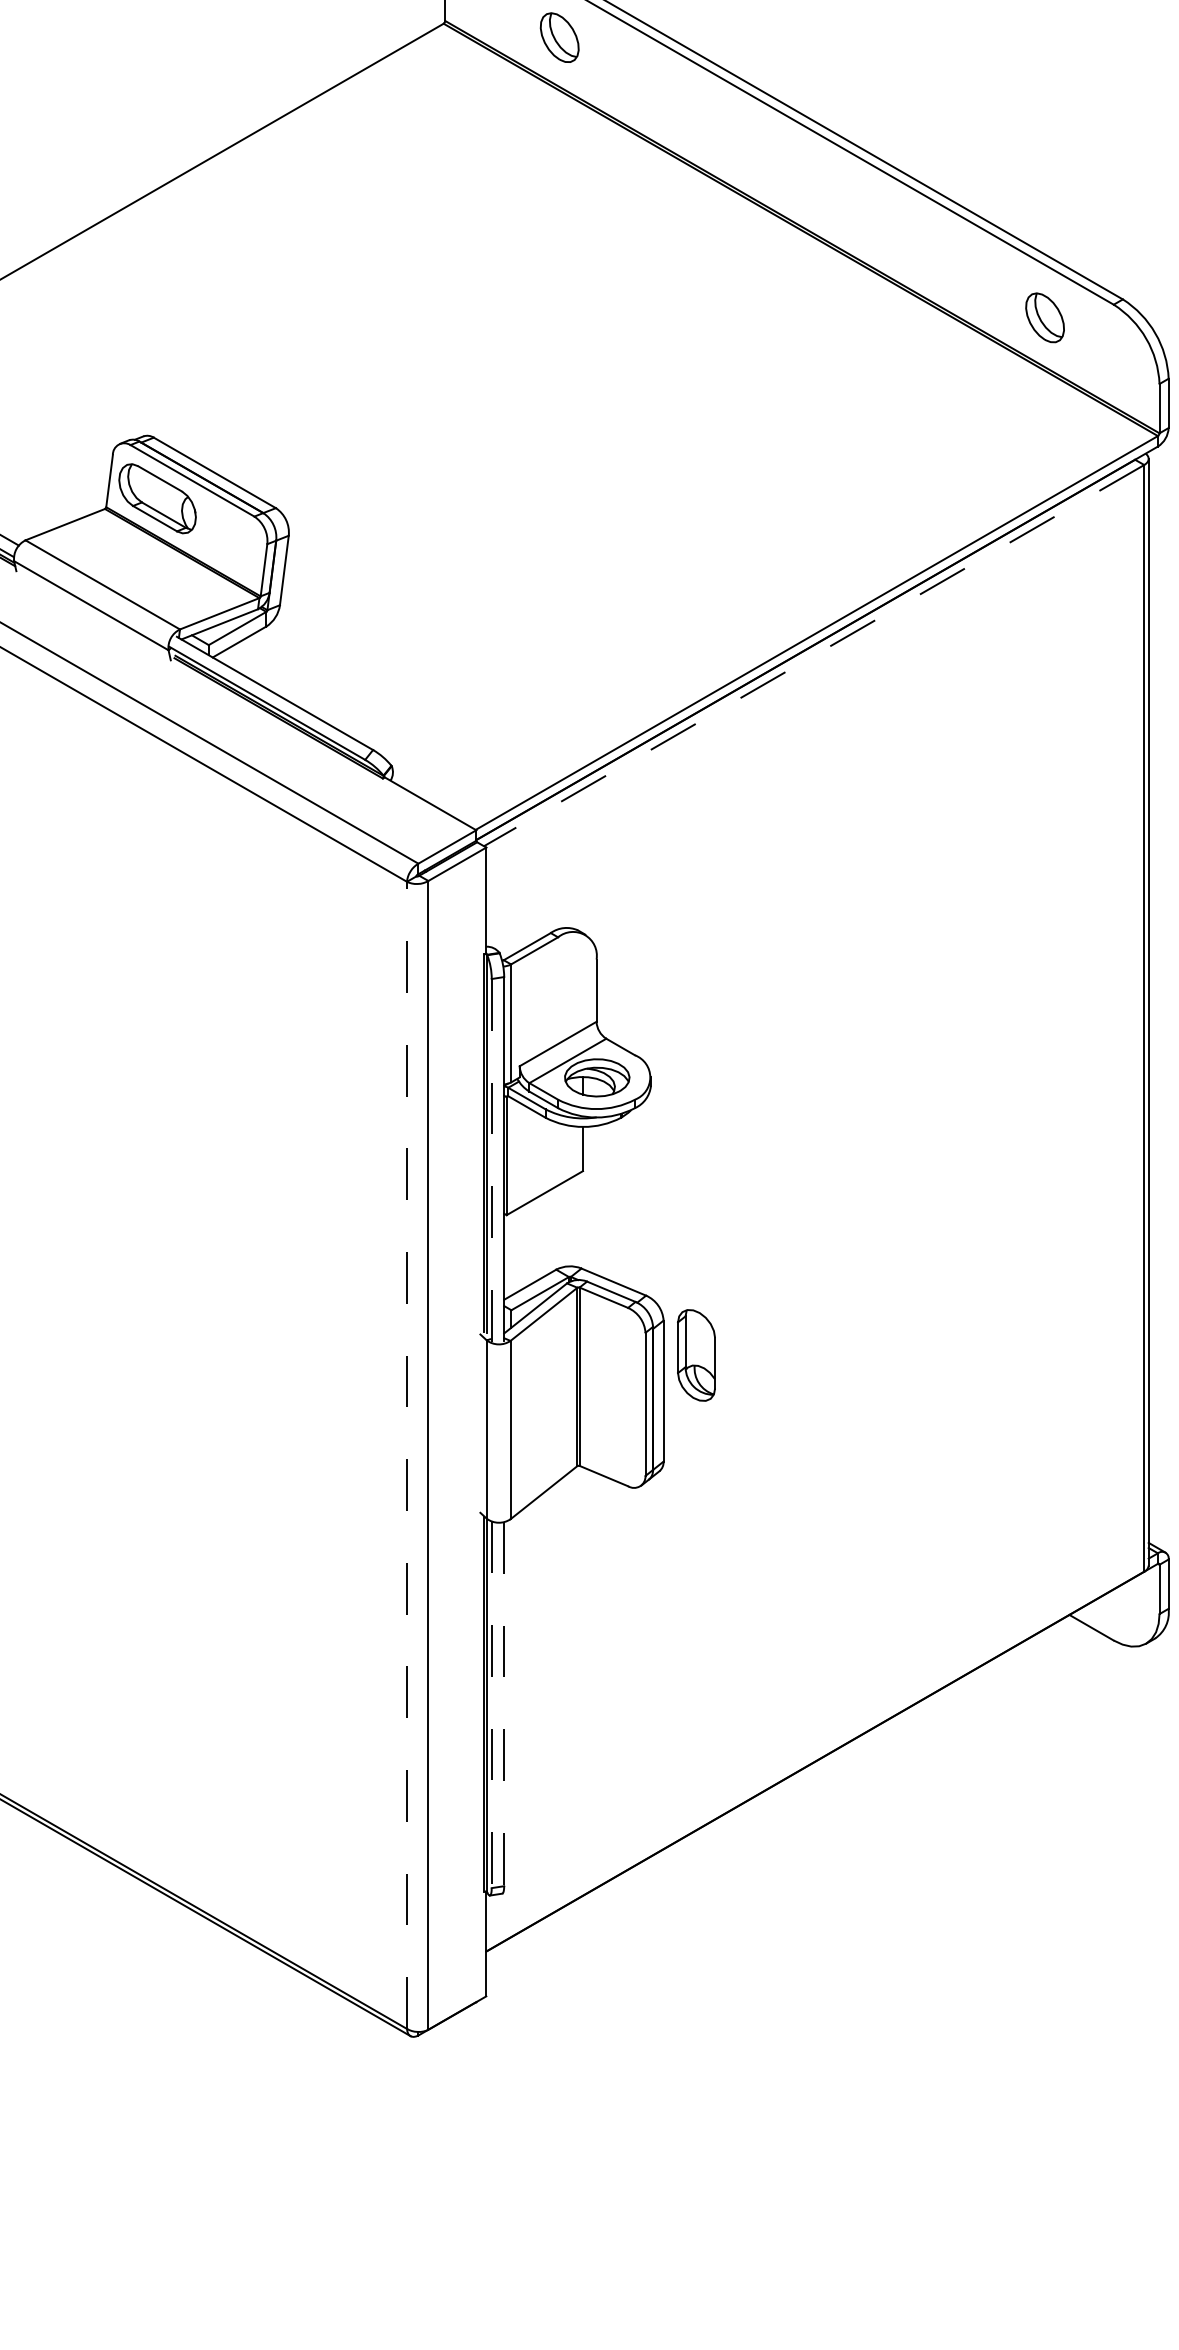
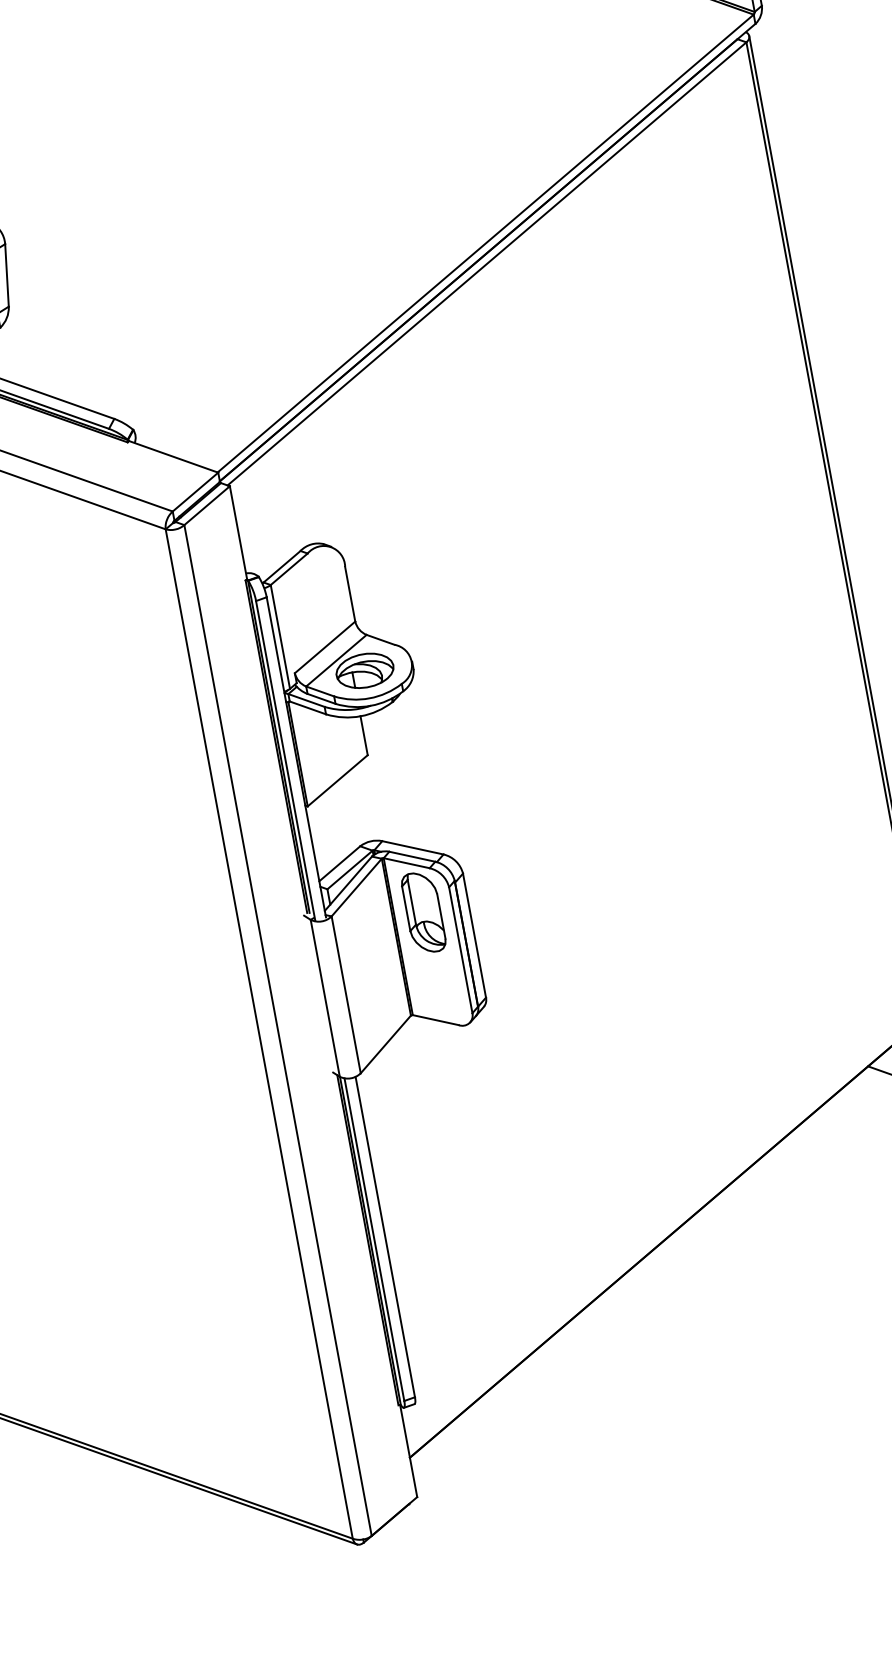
line: (813, 655) -> (486, 263), dashed -> solid
line: (491, 1160) -> (285, 760), dashed -> solid
part: (696, 1355) -> (423, 912), moved
line: (407, 1455) -> (259, 1034), dashed -> solid
line: (504, 1704) -> (385, 1237), dashed -> solid
line: (491, 1705) -> (374, 1240), dashed -> solid

